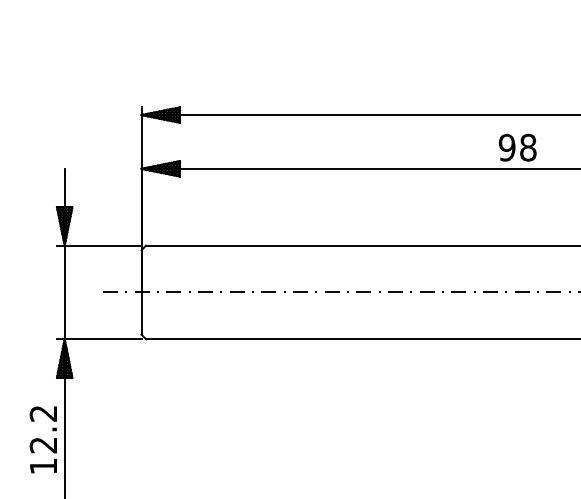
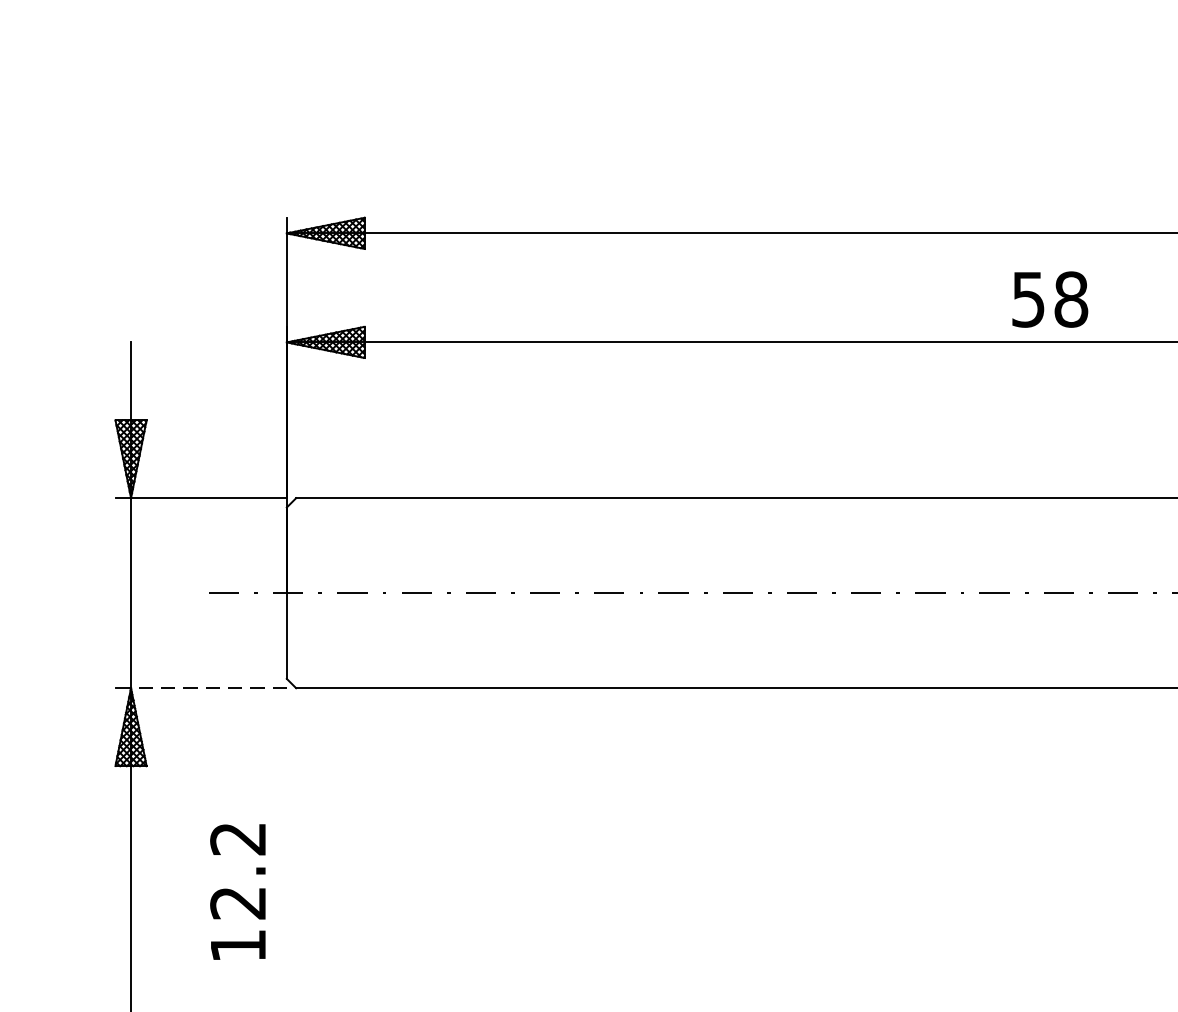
text: (506, 147) -> (1027, 299), 98 -> 58
line: (102, 339) -> (207, 688), solid -> dashed
text: (42, 439) -> (236, 891), moved

